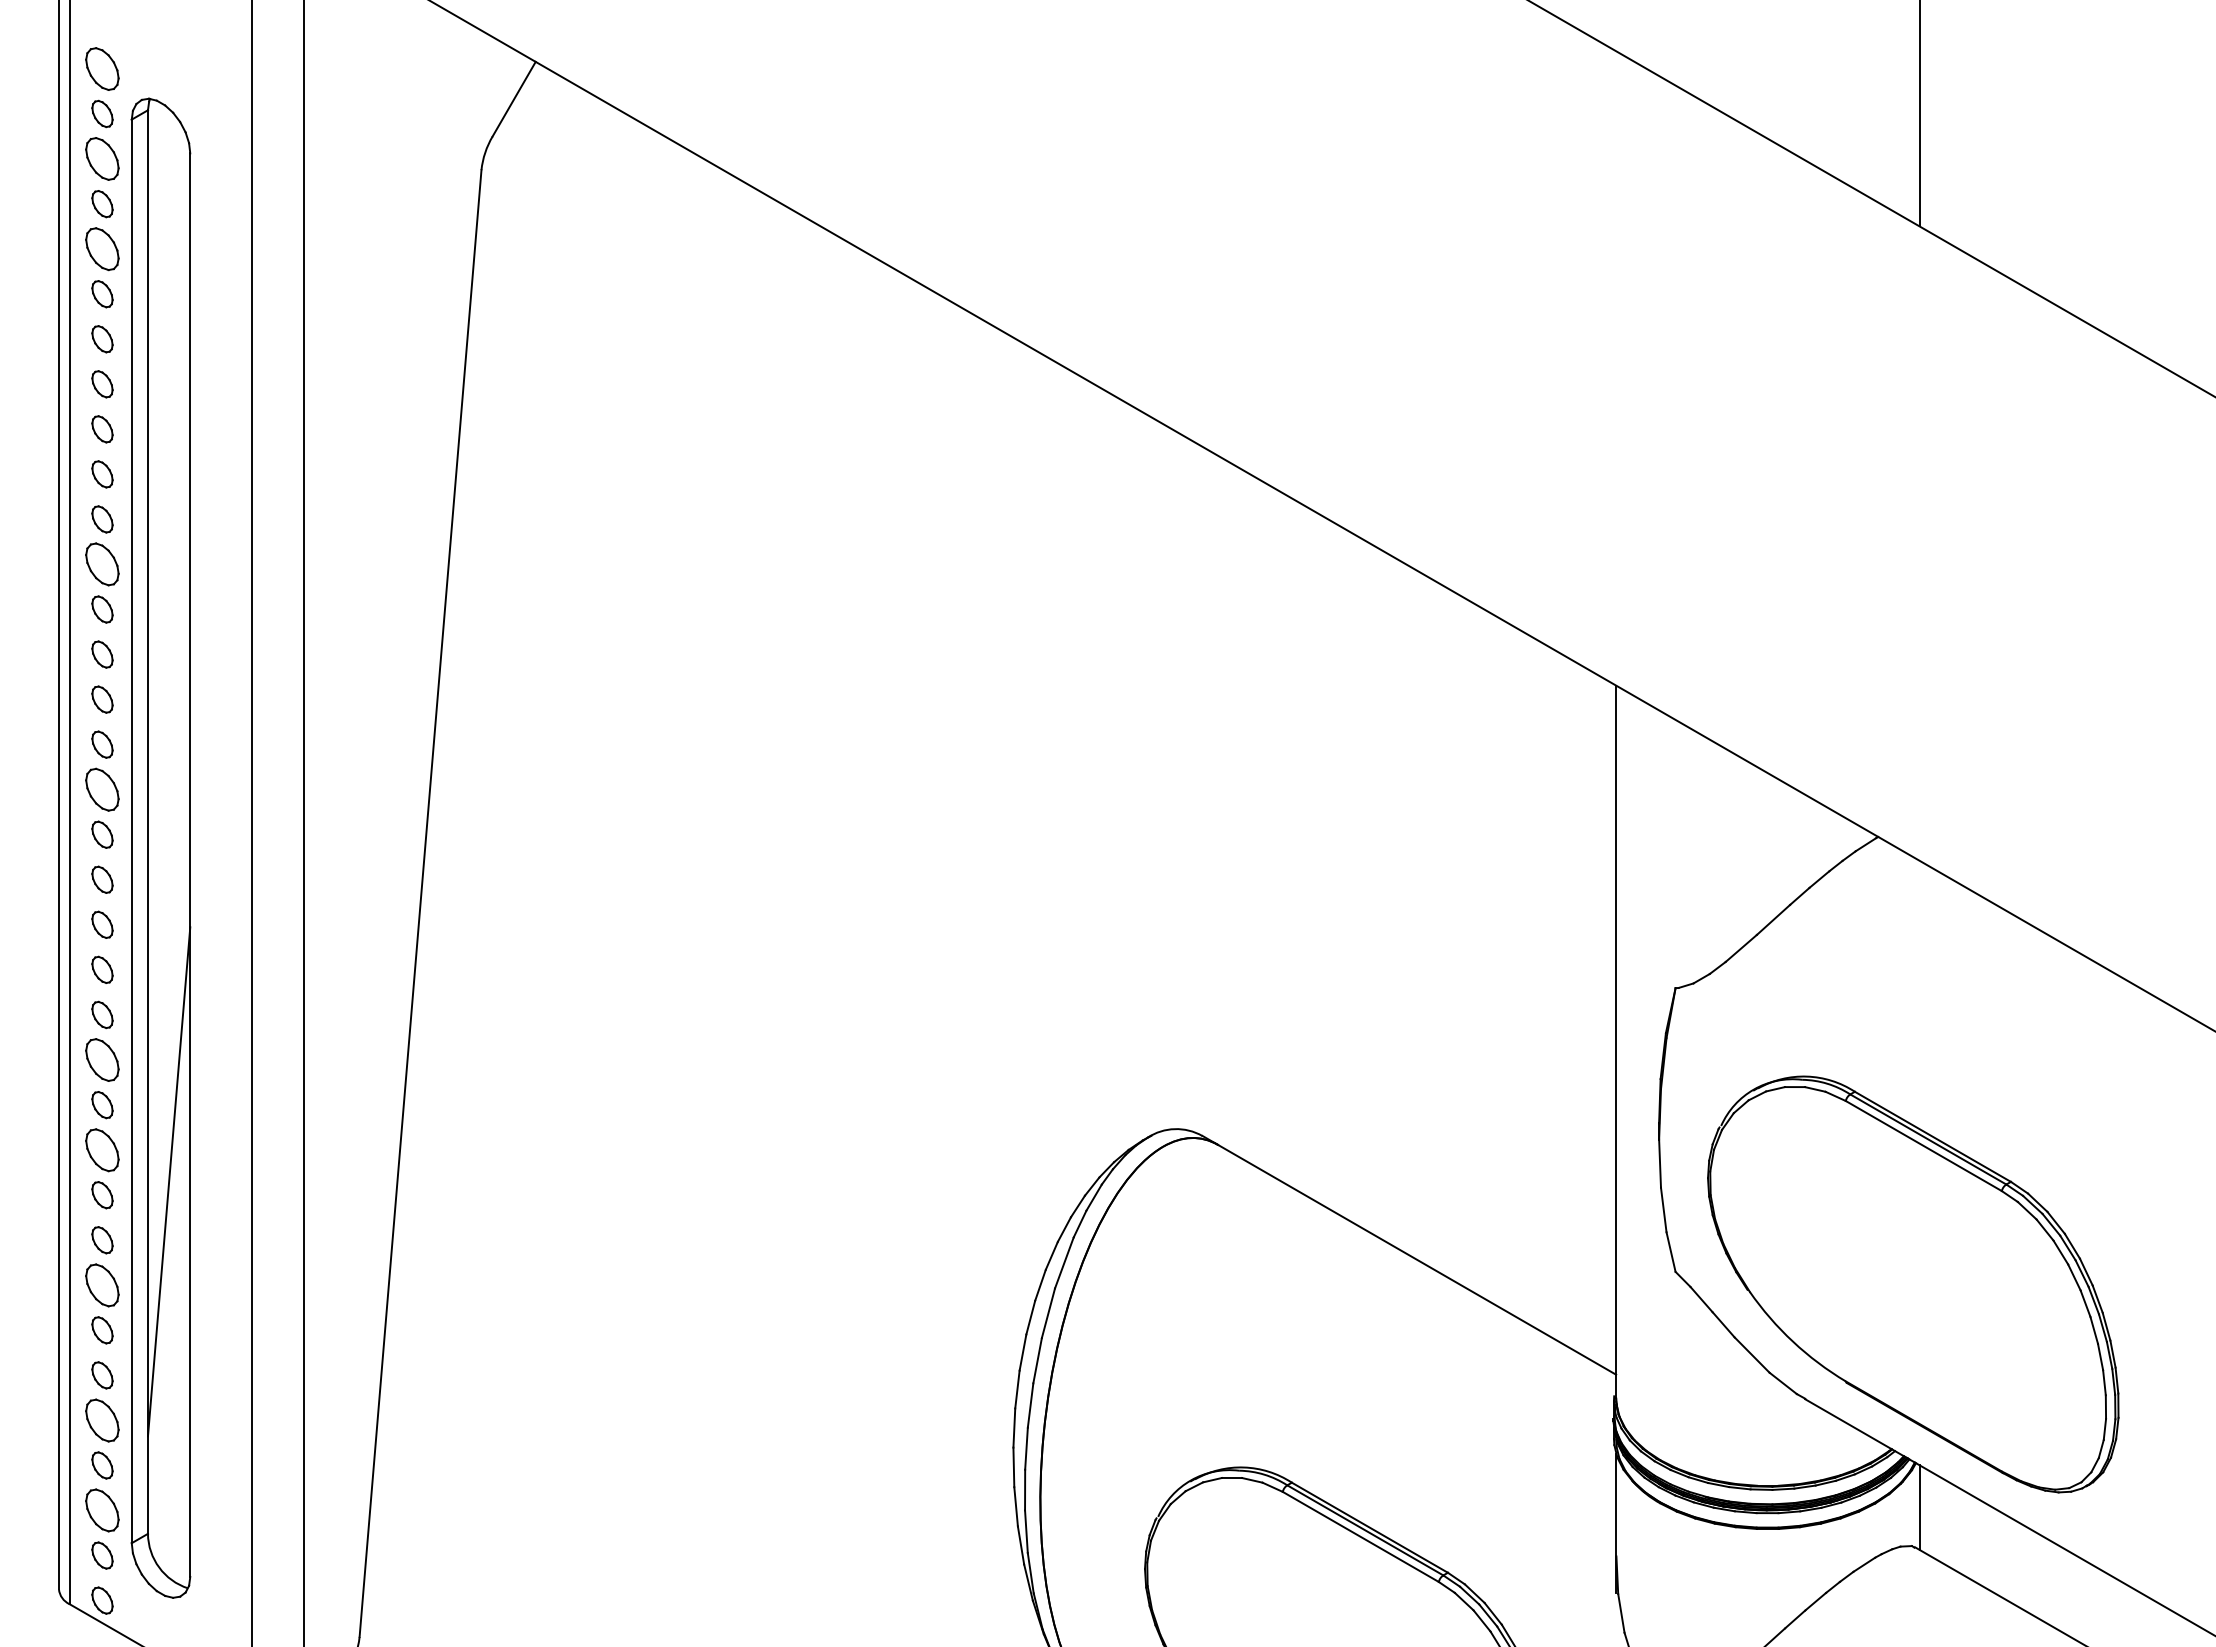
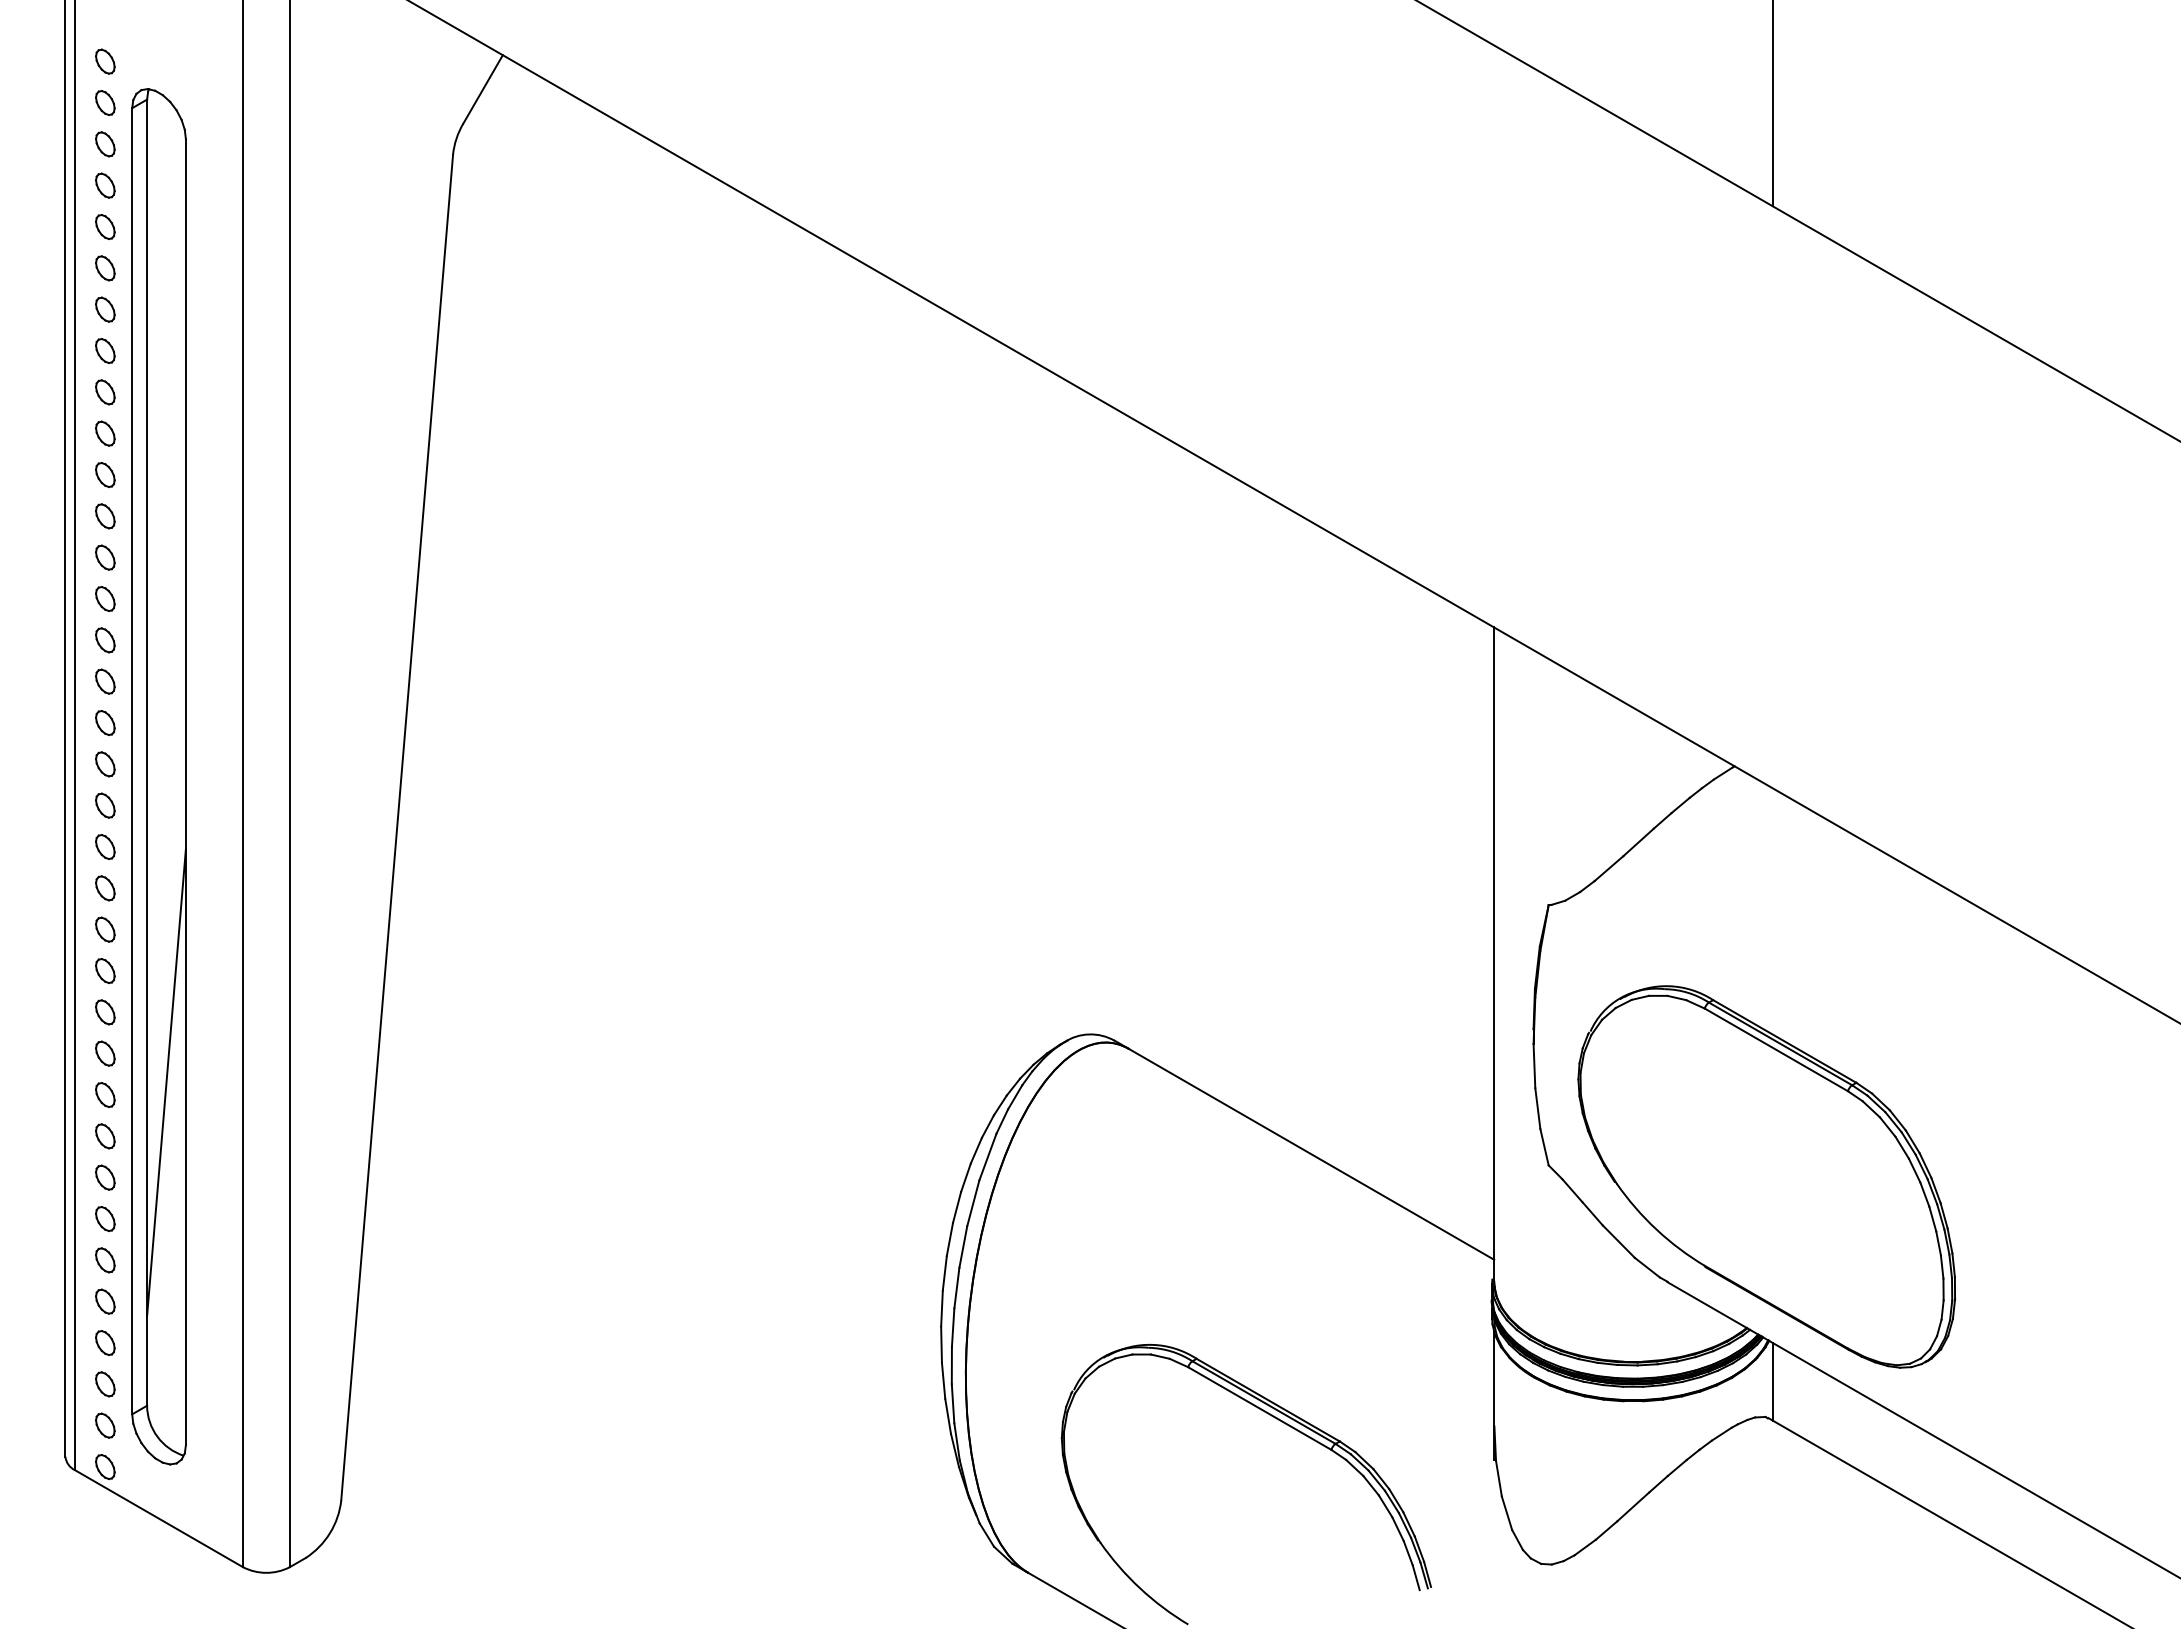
part: (102, 68) -> (105, 61), size x0.62
part: (102, 159) -> (105, 144), size x0.62
part: (102, 248) -> (105, 226), size x0.62
part: (102, 564) -> (105, 516), size x0.62
part: (102, 789) -> (105, 722), size x0.62
part: (102, 1059) -> (105, 970), size x0.62
part: (102, 1149) -> (105, 1053), size x0.62
part: (102, 1285) -> (105, 1177), size x0.62
part: (102, 1420) -> (105, 1301), size x0.62
part: (102, 1510) -> (105, 1384), size x0.62

